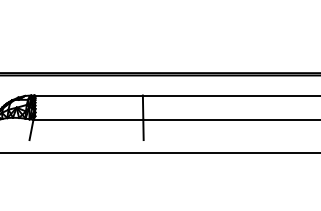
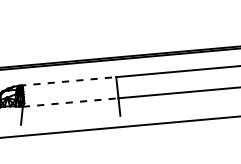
line: (87, 95) -> (67, 81), solid -> dashed
line: (88, 119) -> (70, 102), solid -> dashed

